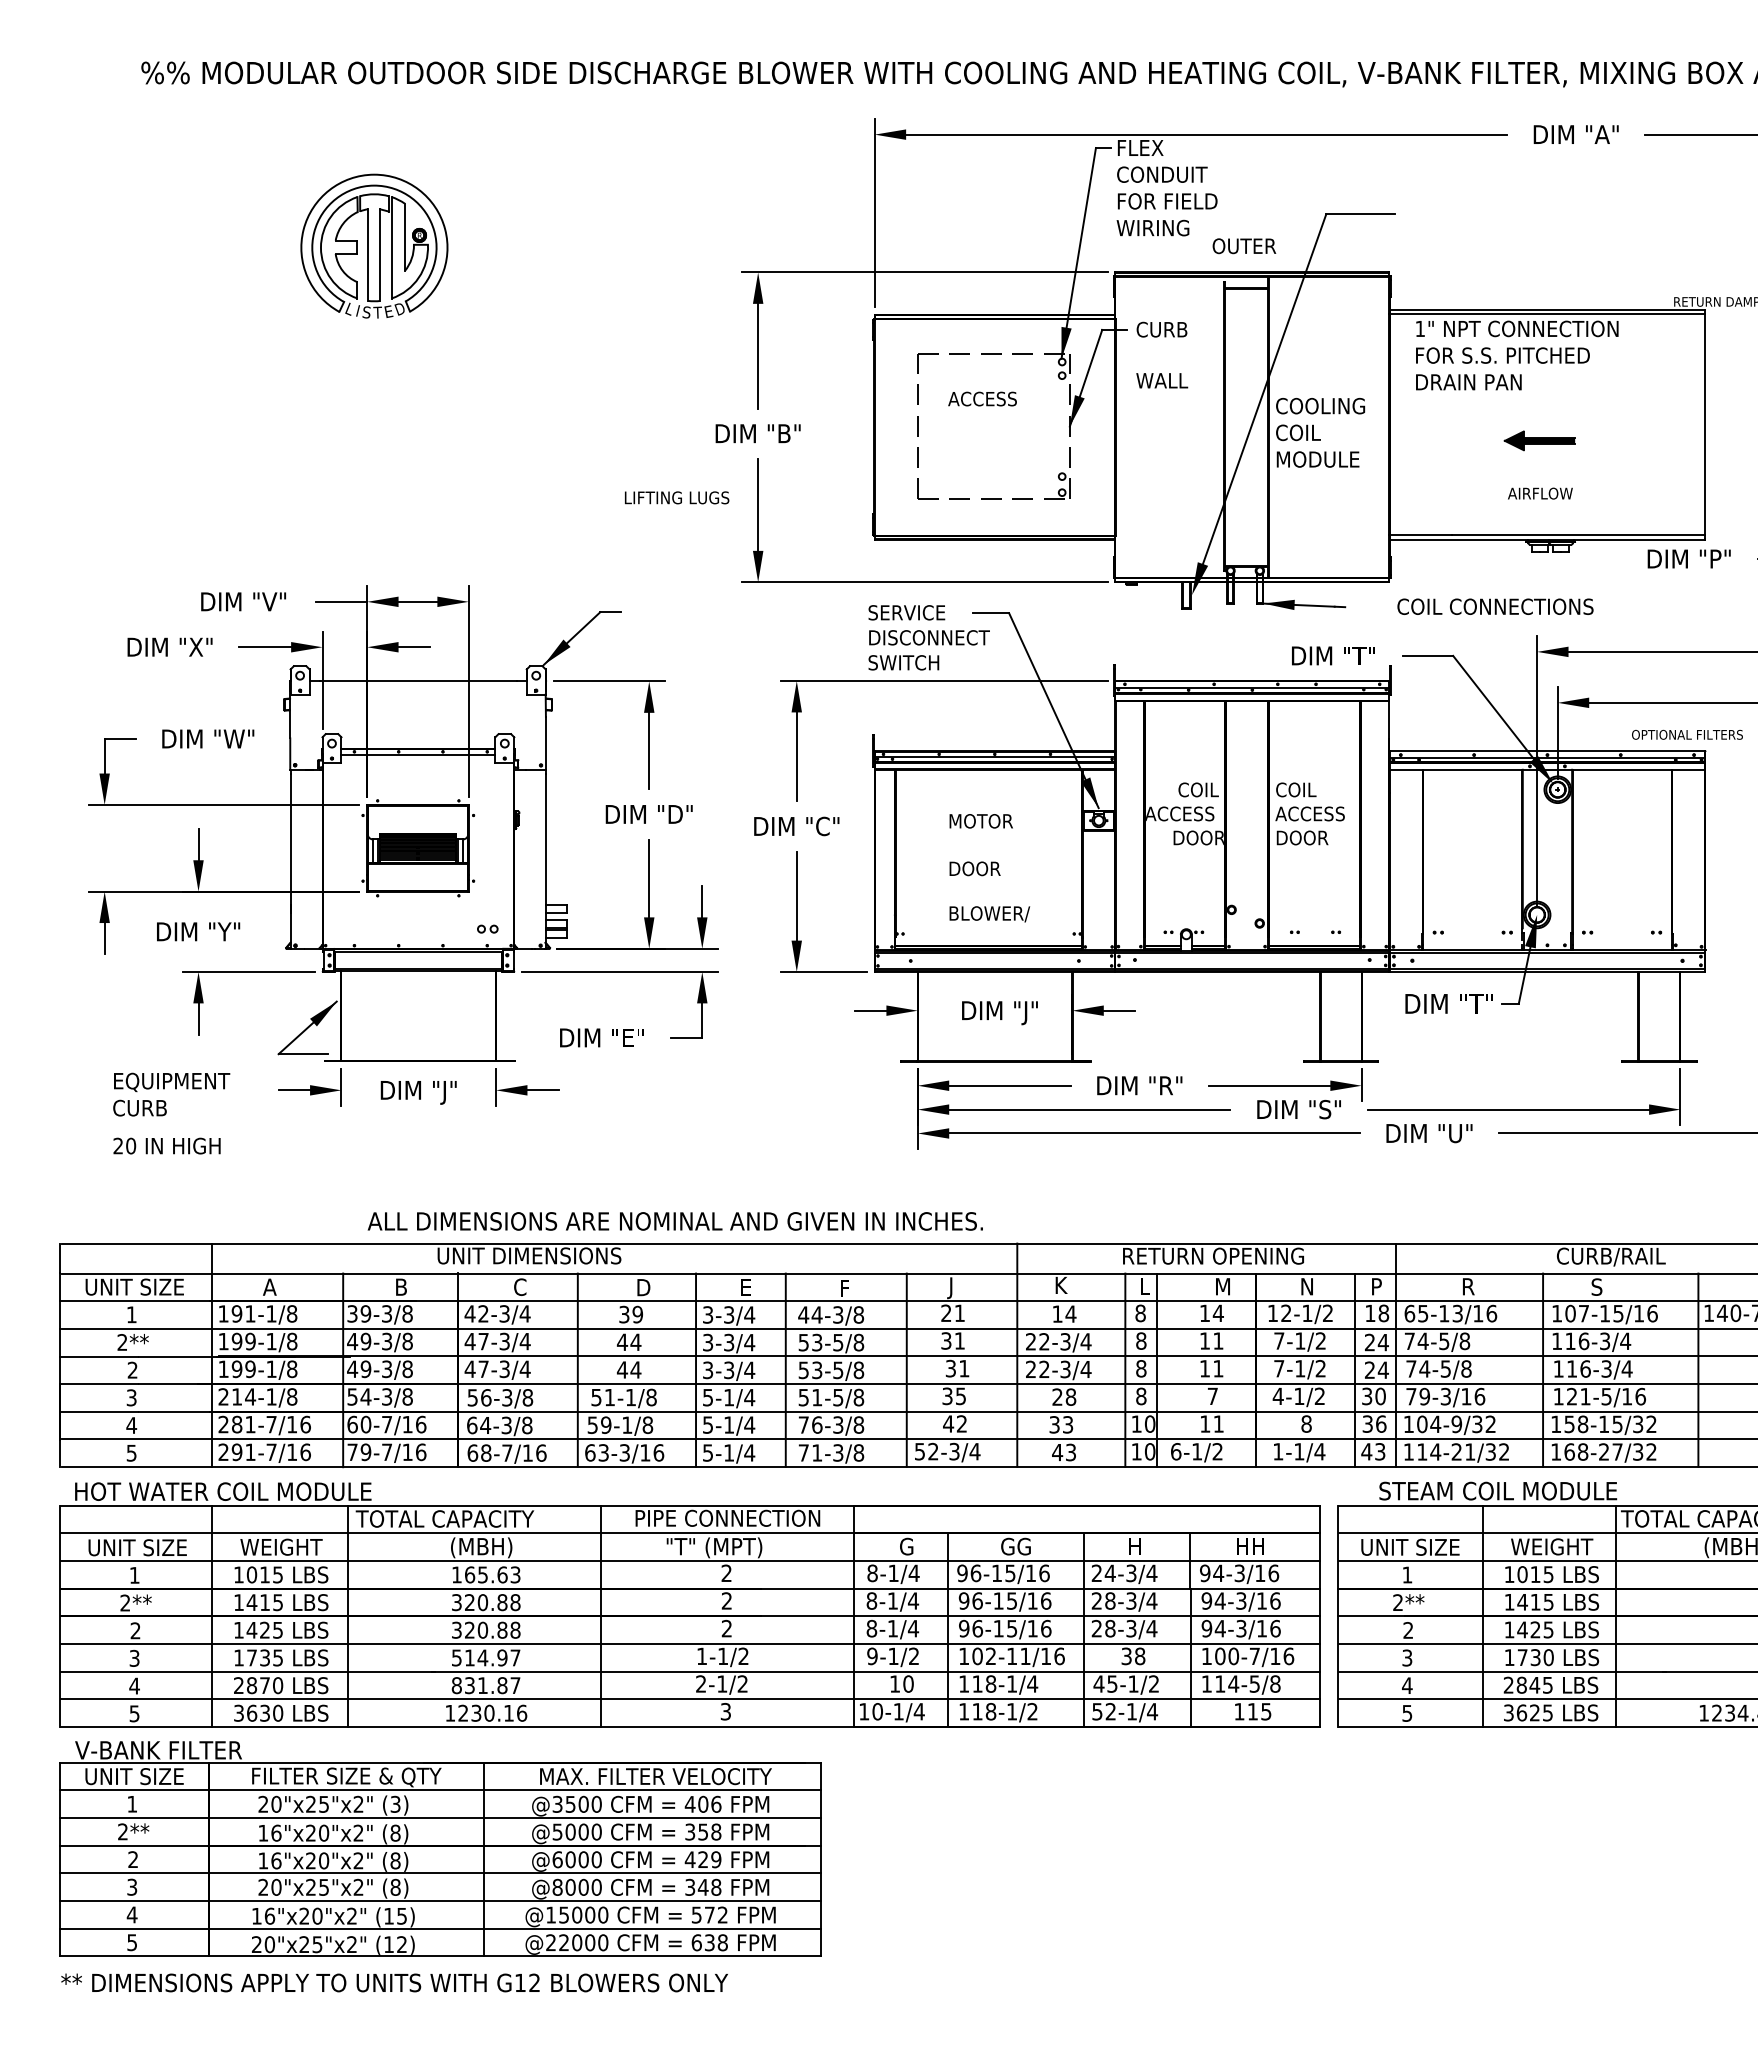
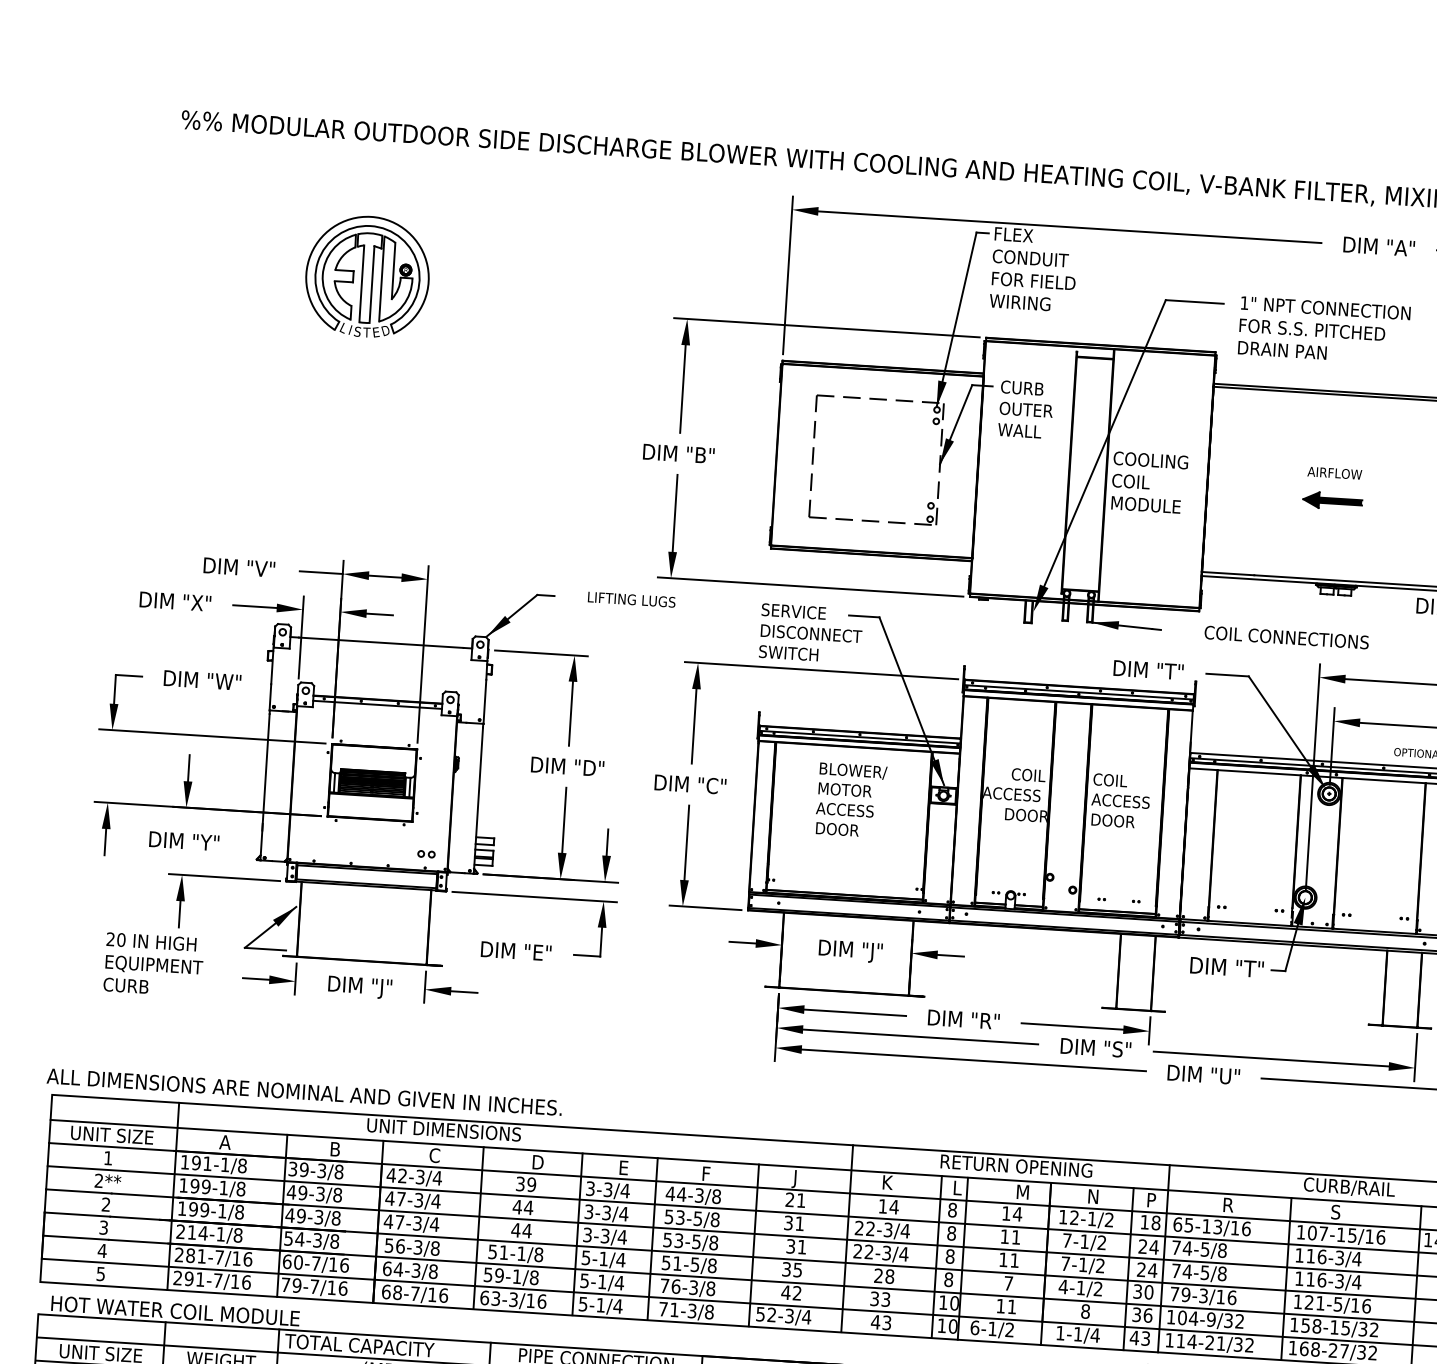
text: (1244, 246) -> (1026, 410), moved
text: (1517, 355) -> (1324, 330), moved
text: (982, 398) -> (844, 809), moved
text: (1540, 493) -> (1334, 473), moved
text: (677, 497) -> (632, 599), moved
text: (989, 914) -> (853, 771), moved
text: (166, 1145) -> (151, 941), moved
text: (674, 1221) -> (303, 1092), moved

